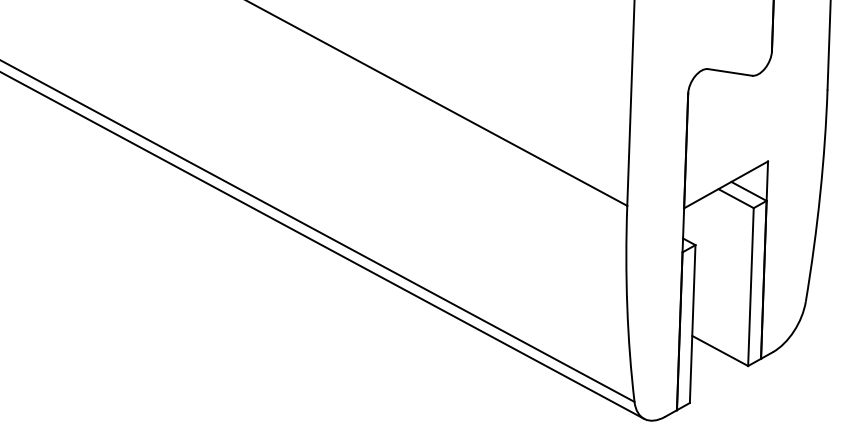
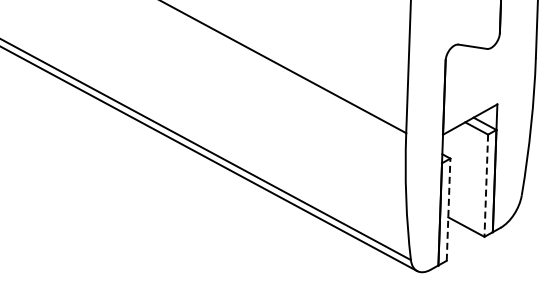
line: (751, 288) -> (486, 186), solid -> dashed
line: (692, 323) -> (448, 209), solid -> dashed

